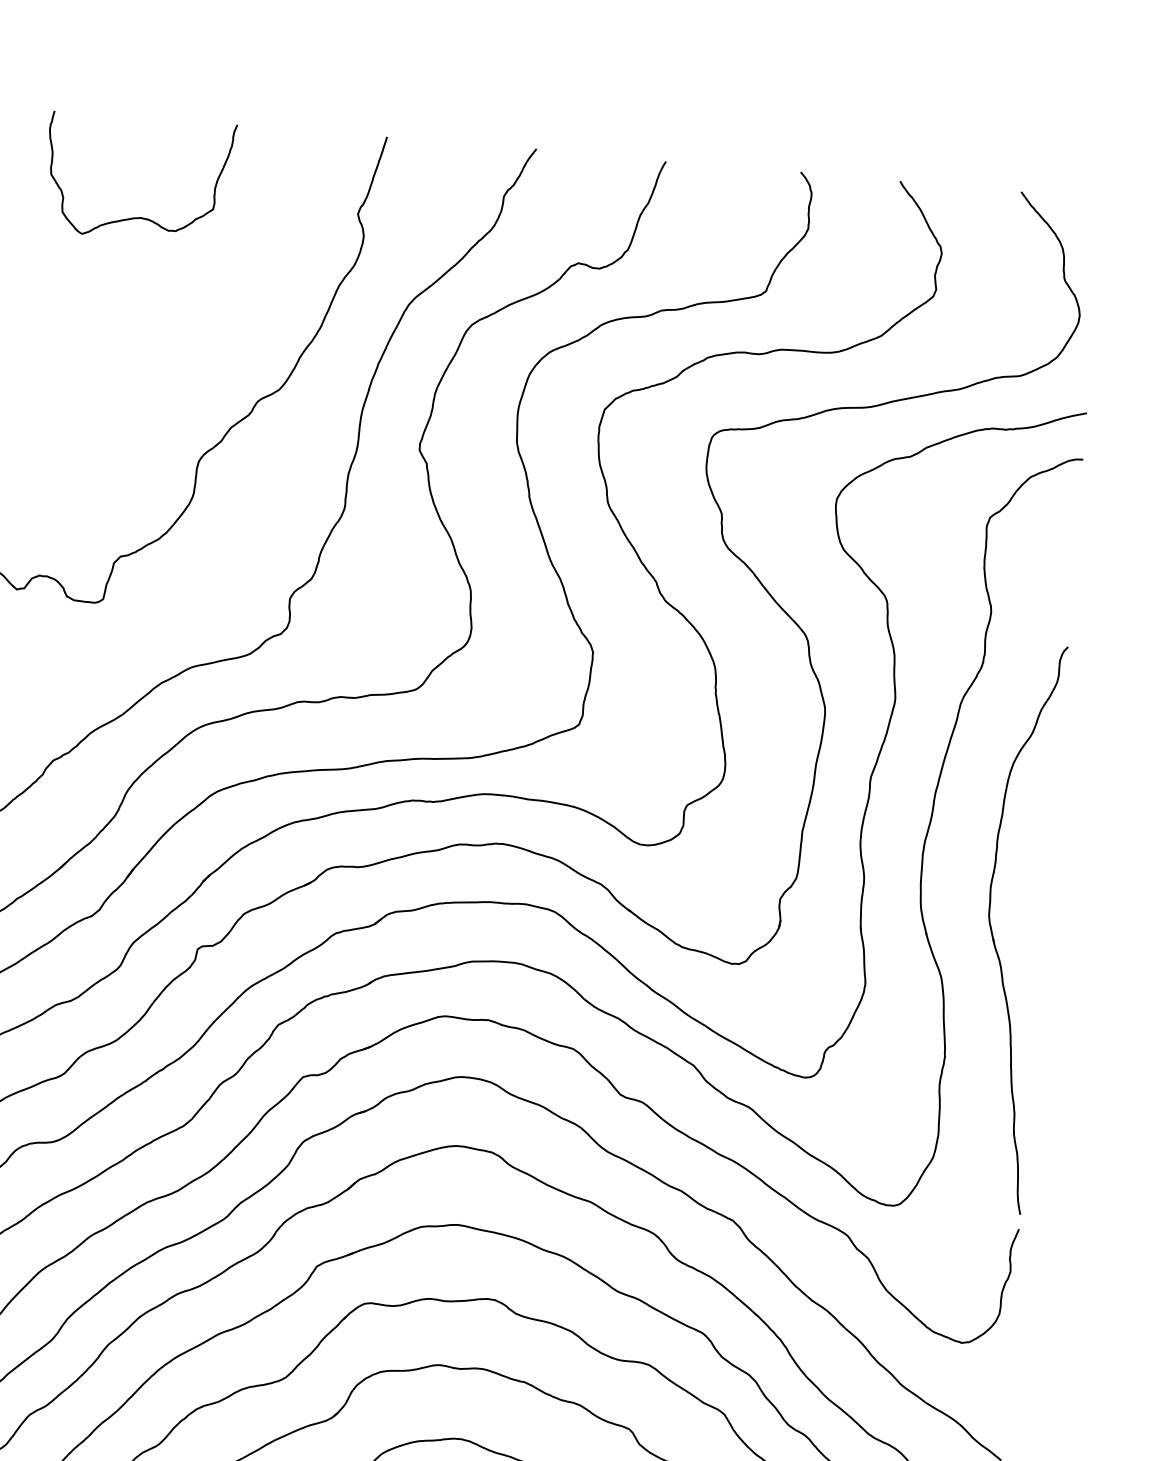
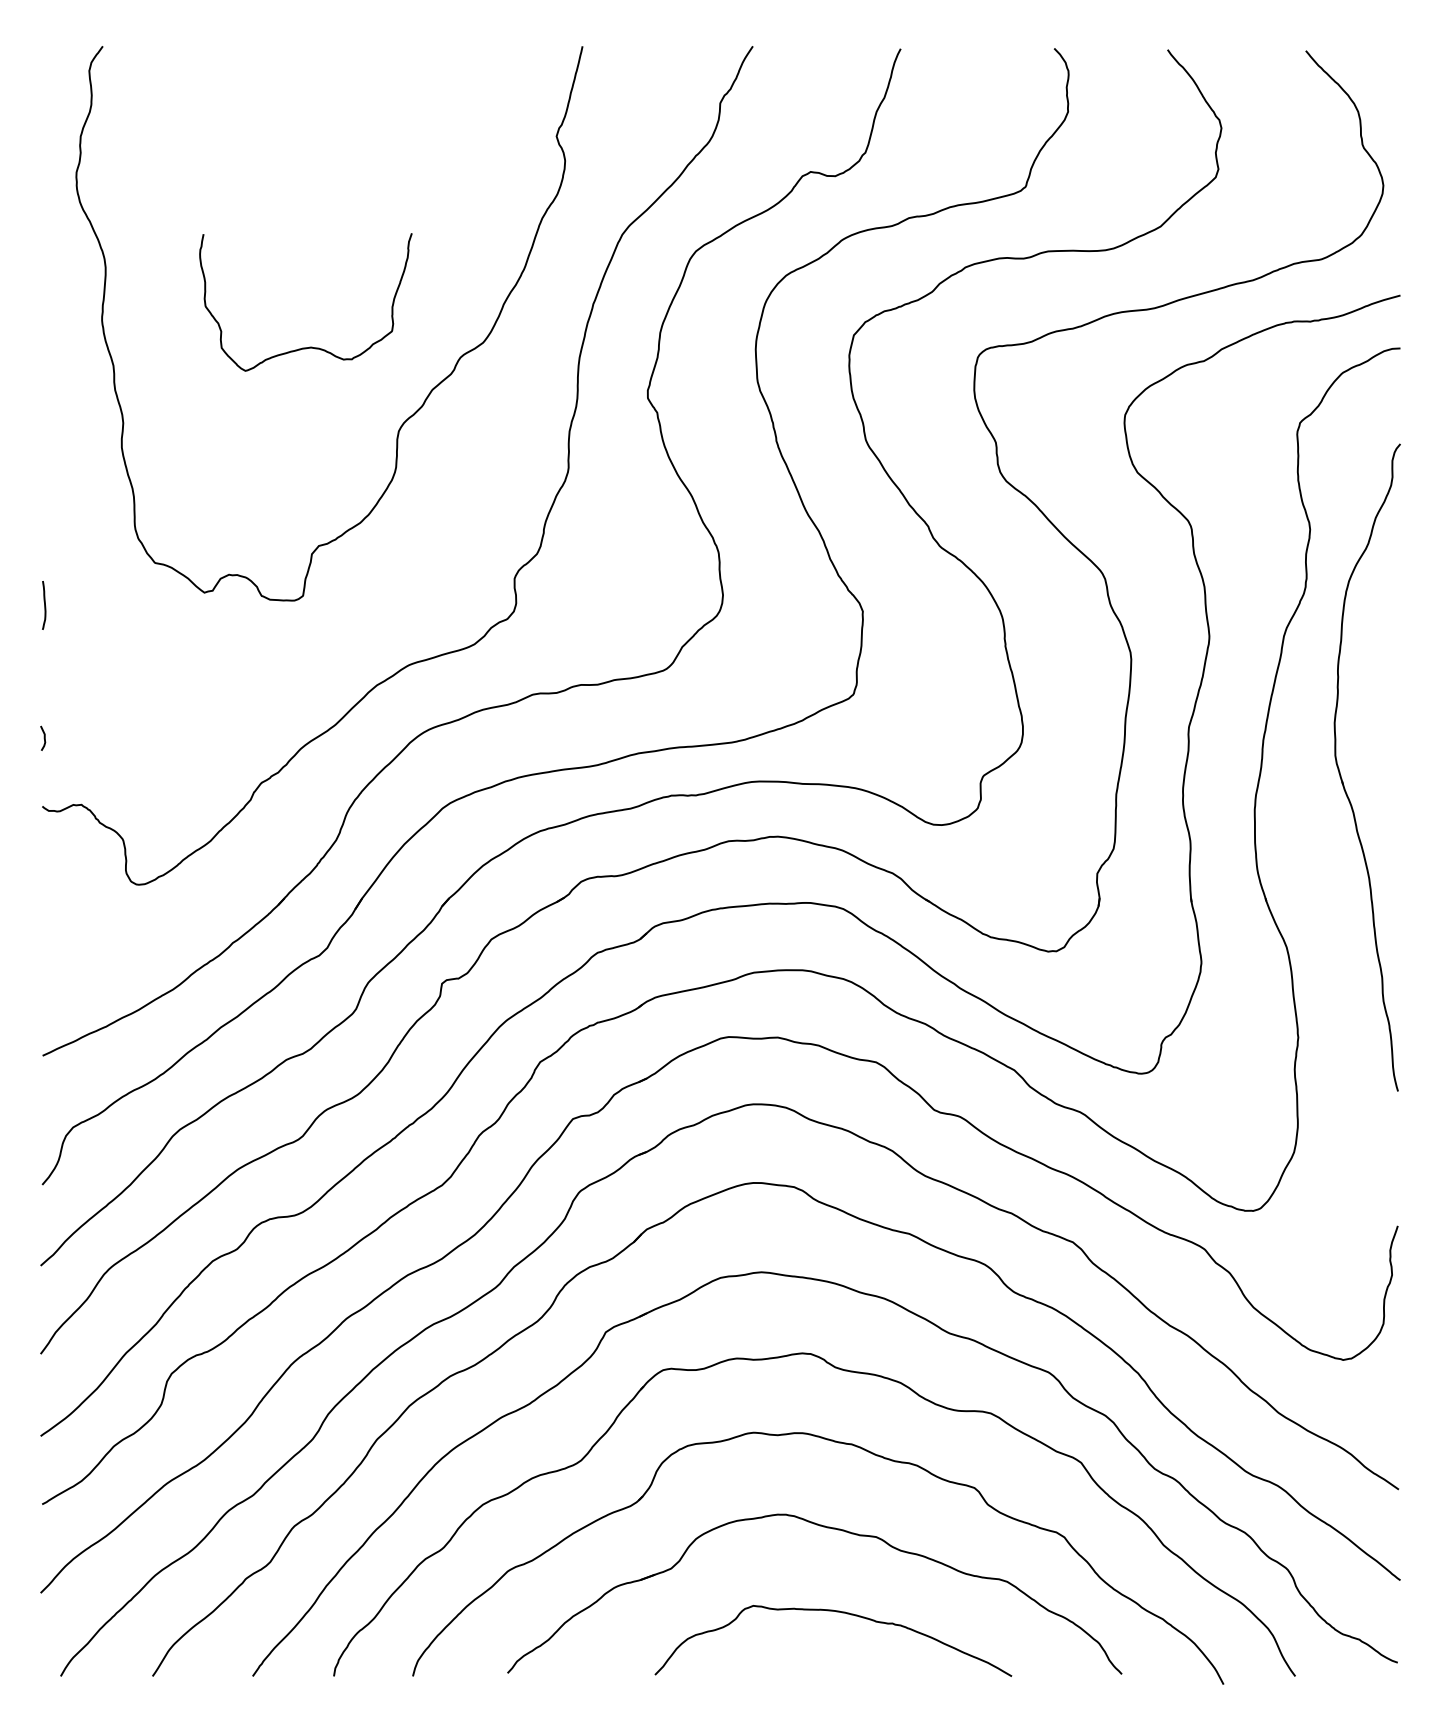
curve: (139, 216) -> (309, 346), moved
part: (993, 933) -> (1341, 775), moved

